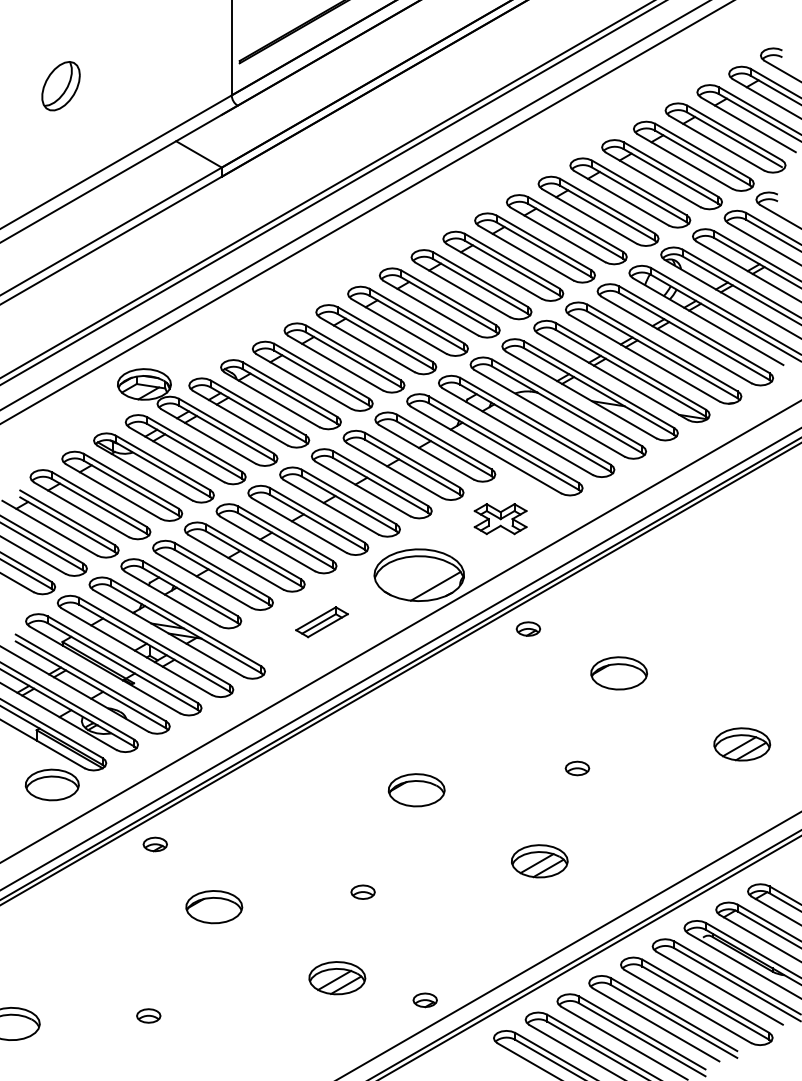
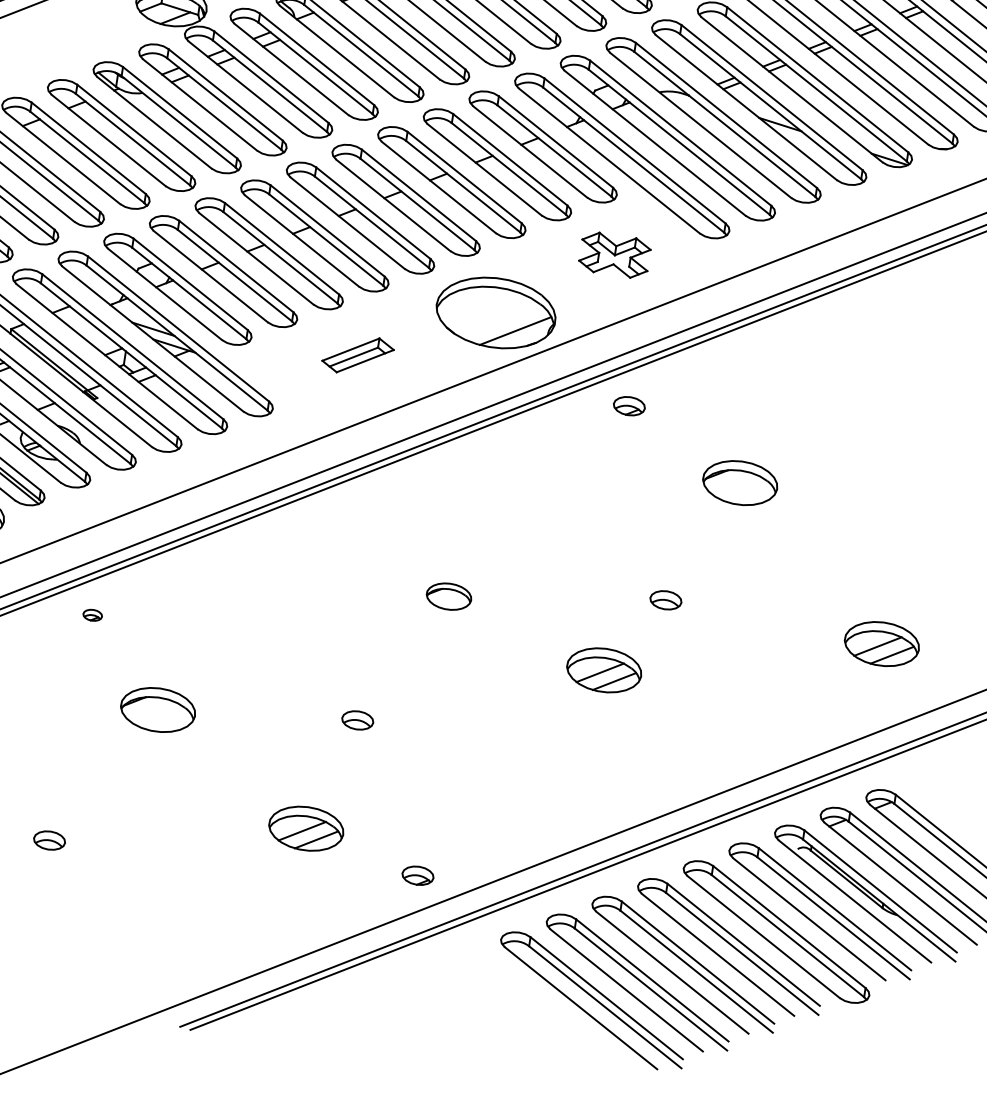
part: (742, 744) -> (882, 644), moved
part: (416, 790) -> (448, 596), size x0.6
part: (154, 844) -> (91, 615), size x0.6
part: (539, 861) -> (603, 670), moved

